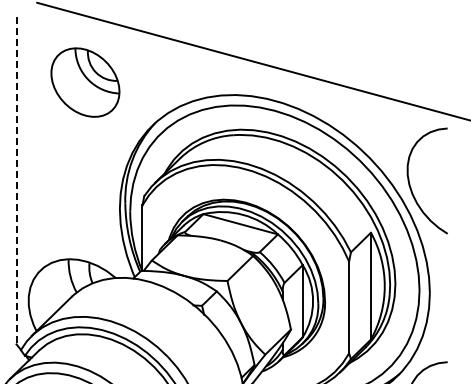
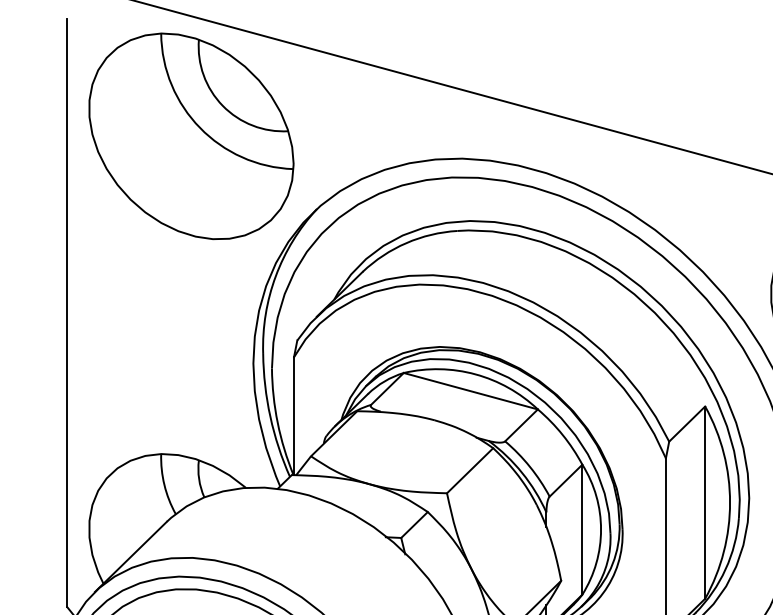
part: (85, 82) -> (191, 136), size x1.67
line: (16, 180) -> (67, 312), dashed -> solid

